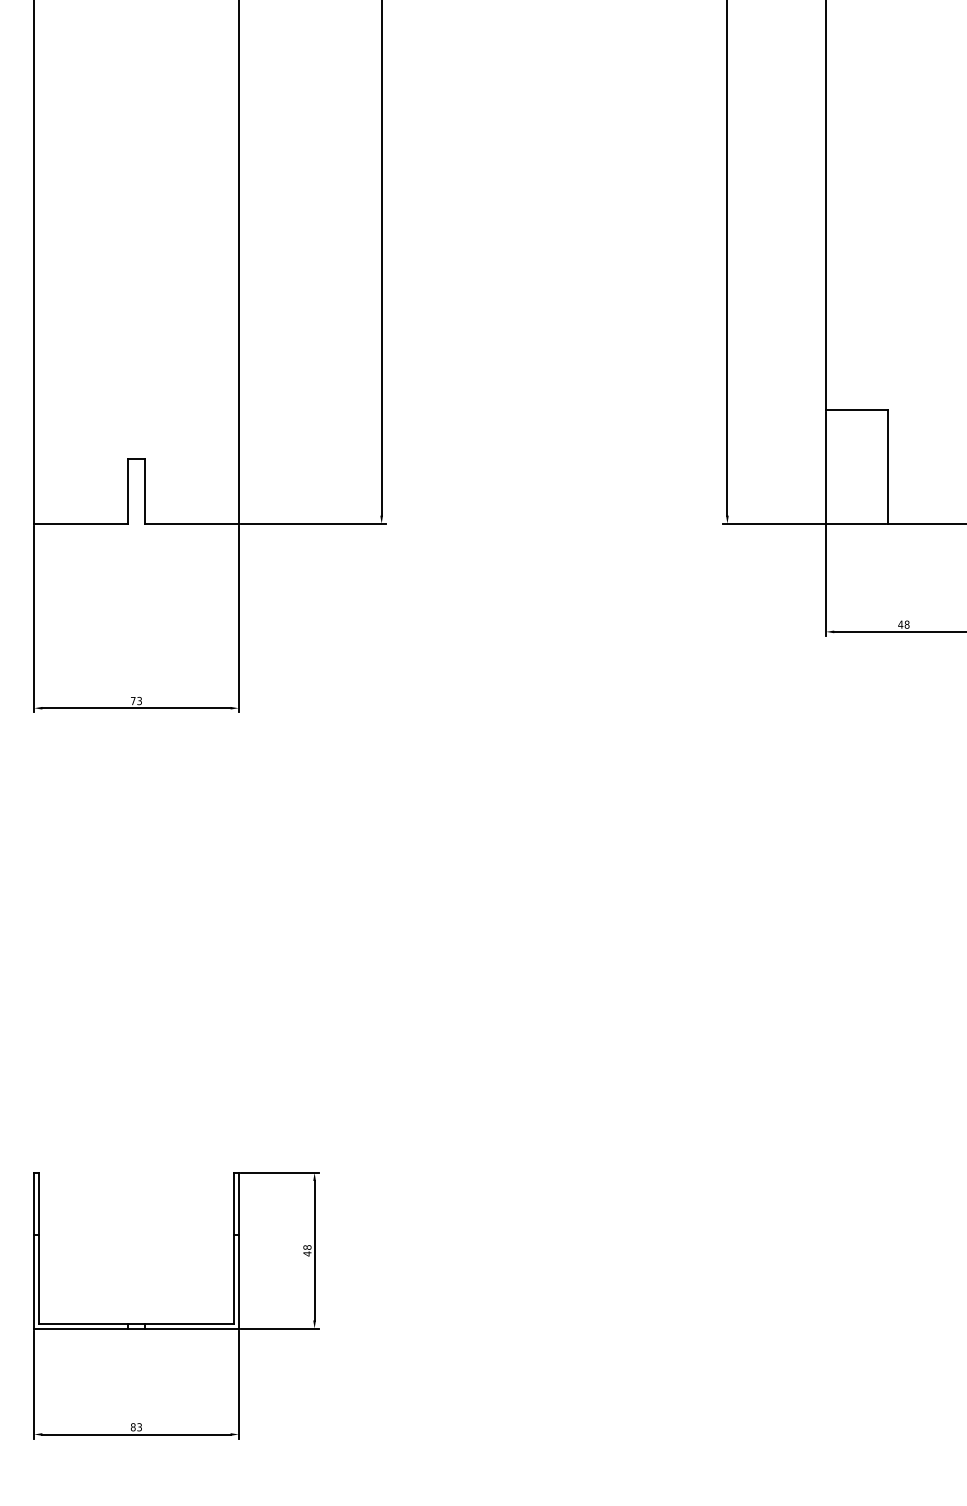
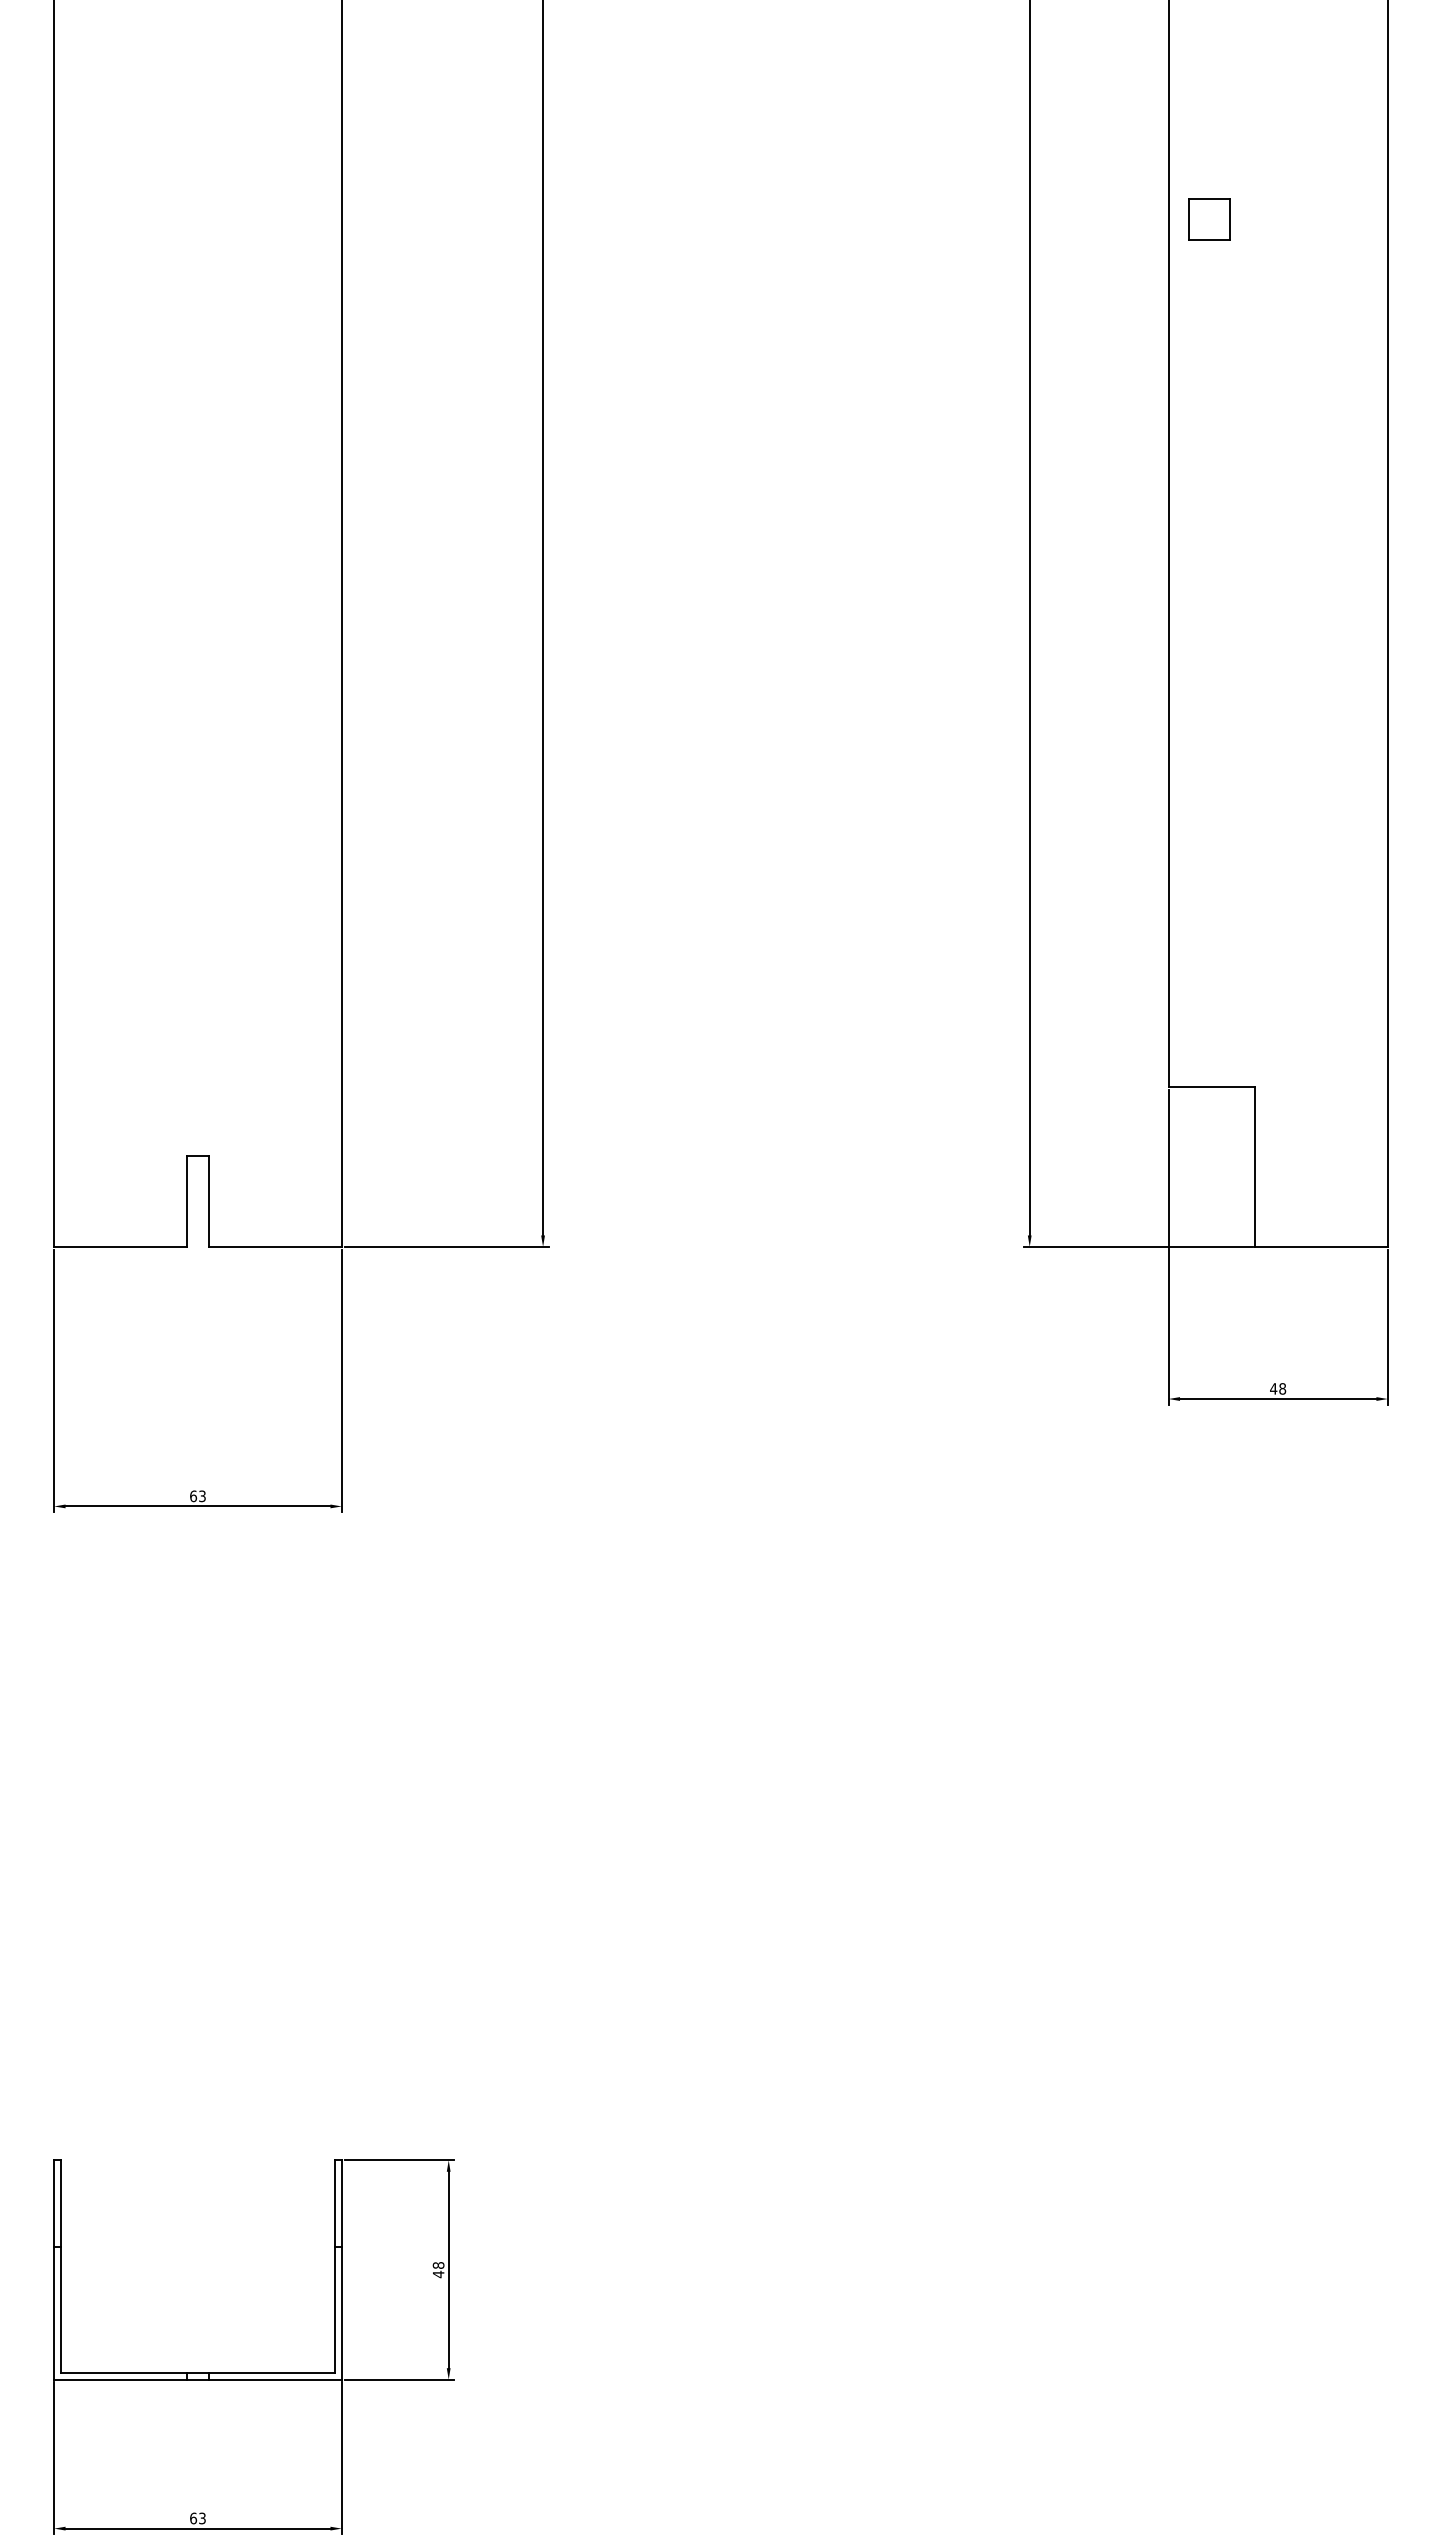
text: (133, 701) -> (193, 1496), 73 -> 63
text: (133, 1427) -> (193, 2518), 83 -> 63

